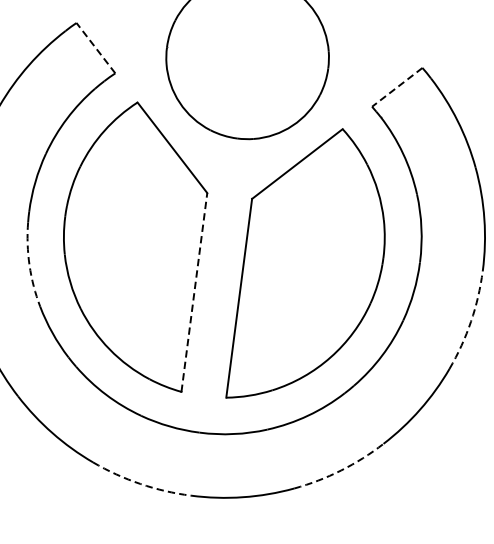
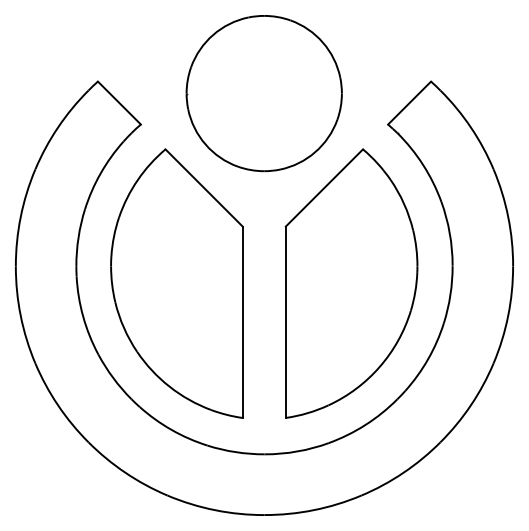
line: (96, 47) -> (119, 102), dashed -> solid
line: (397, 87) -> (409, 103), dashed -> solid
arc: (29, 265) -> (83, 316), dashed -> solid
line: (194, 292) -> (242, 322), dashed -> solid
arc: (471, 321) -> (508, 315), dashed -> solid
arc: (341, 470) -> (403, 472), dashed -> solid
arc: (140, 484) -> (215, 510), dashed -> solid

